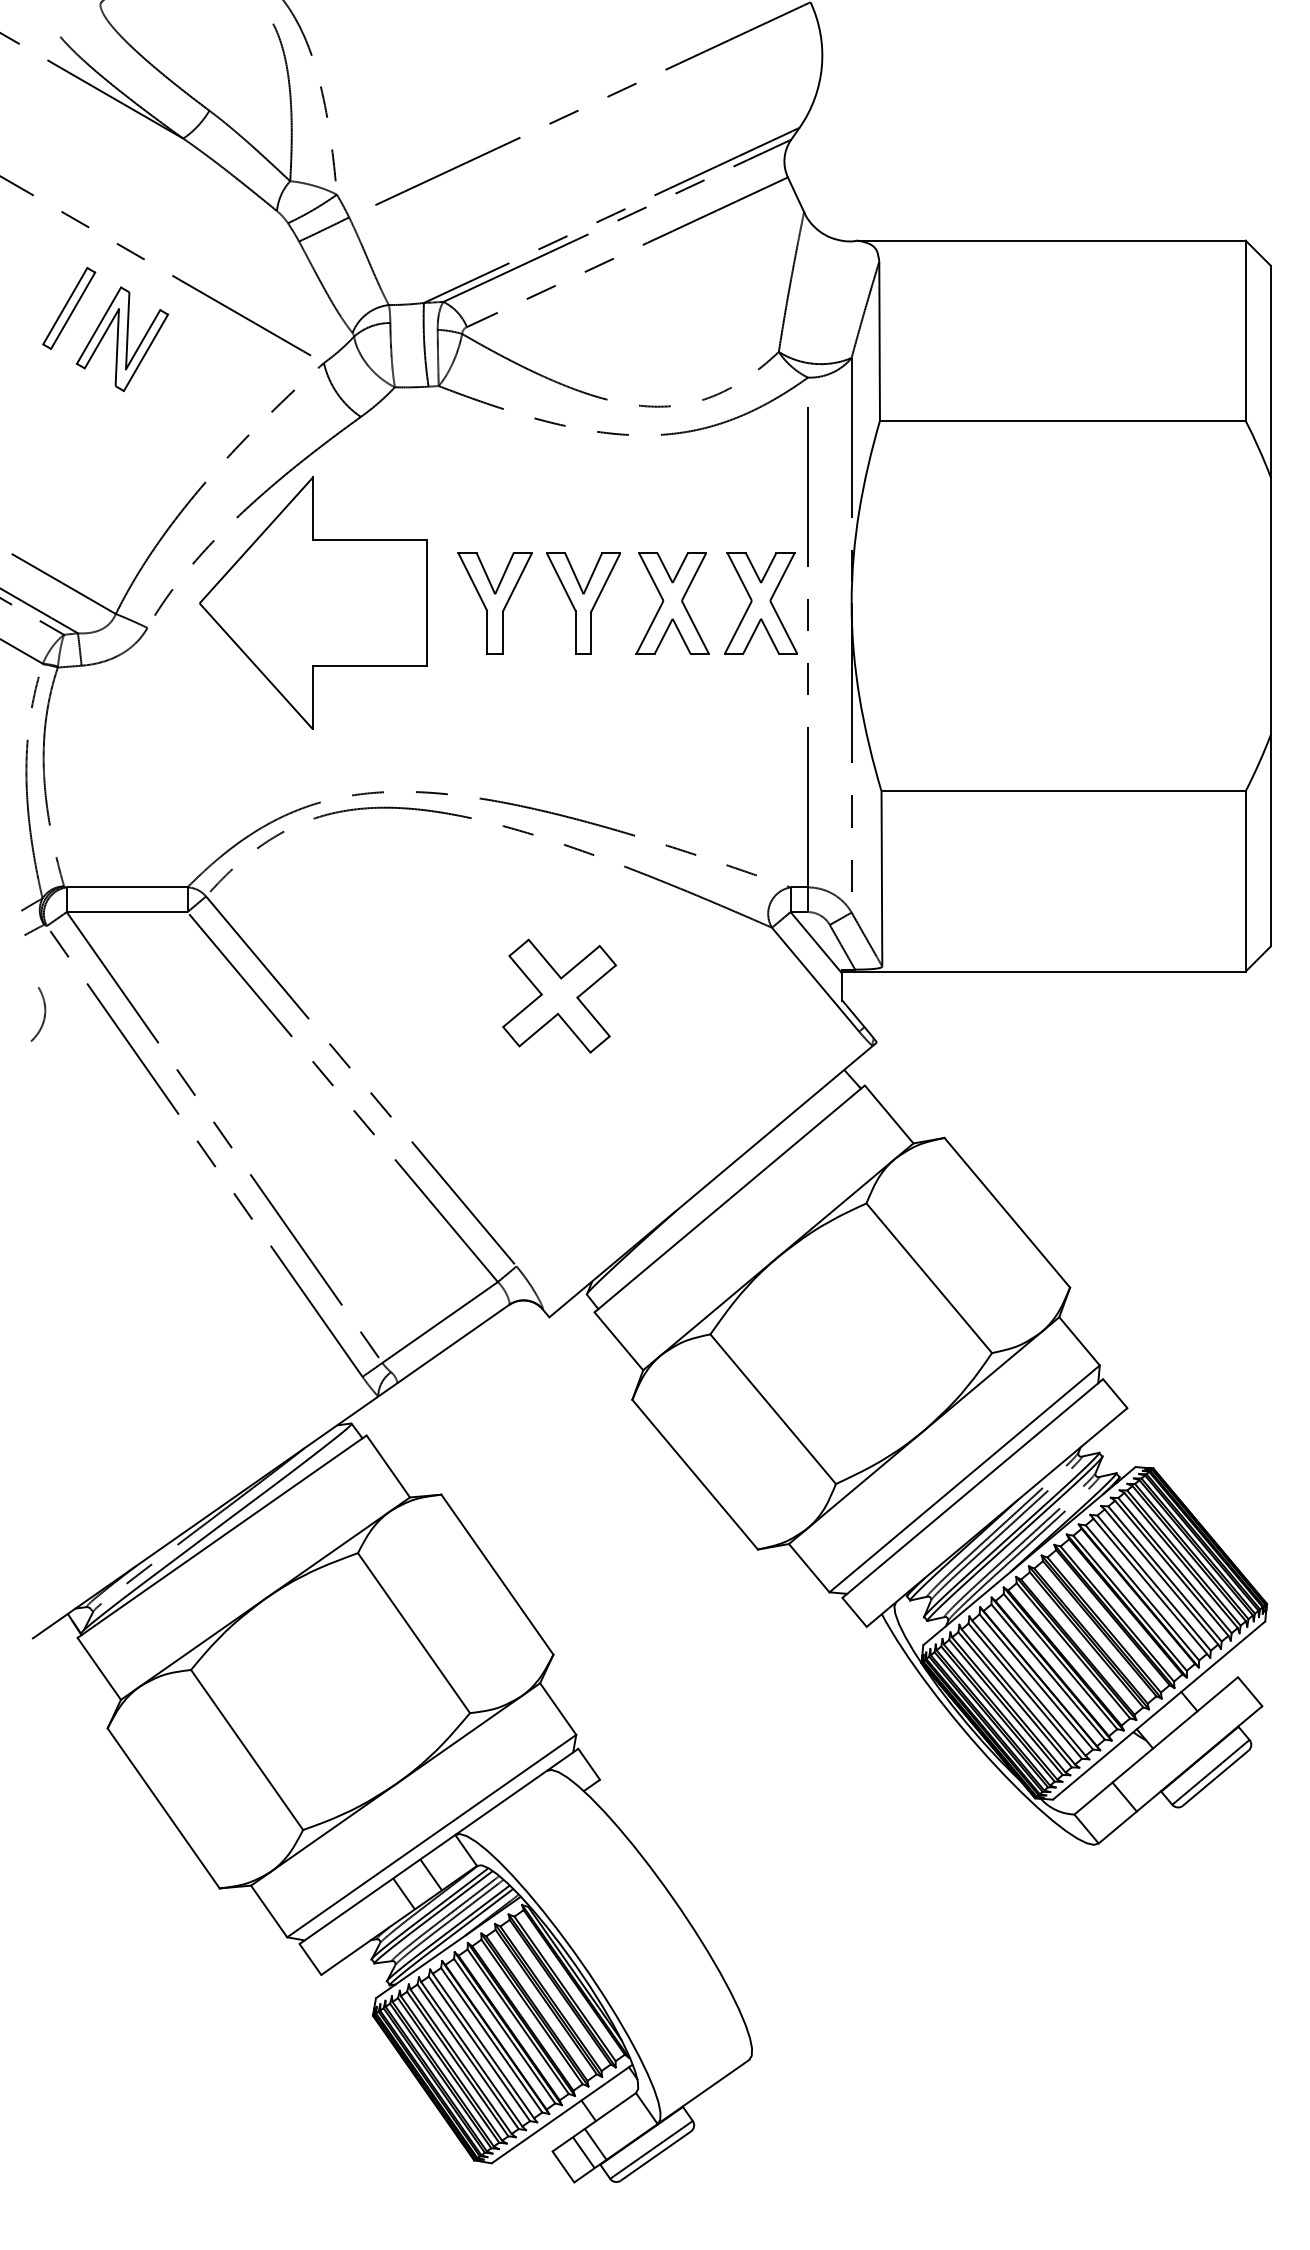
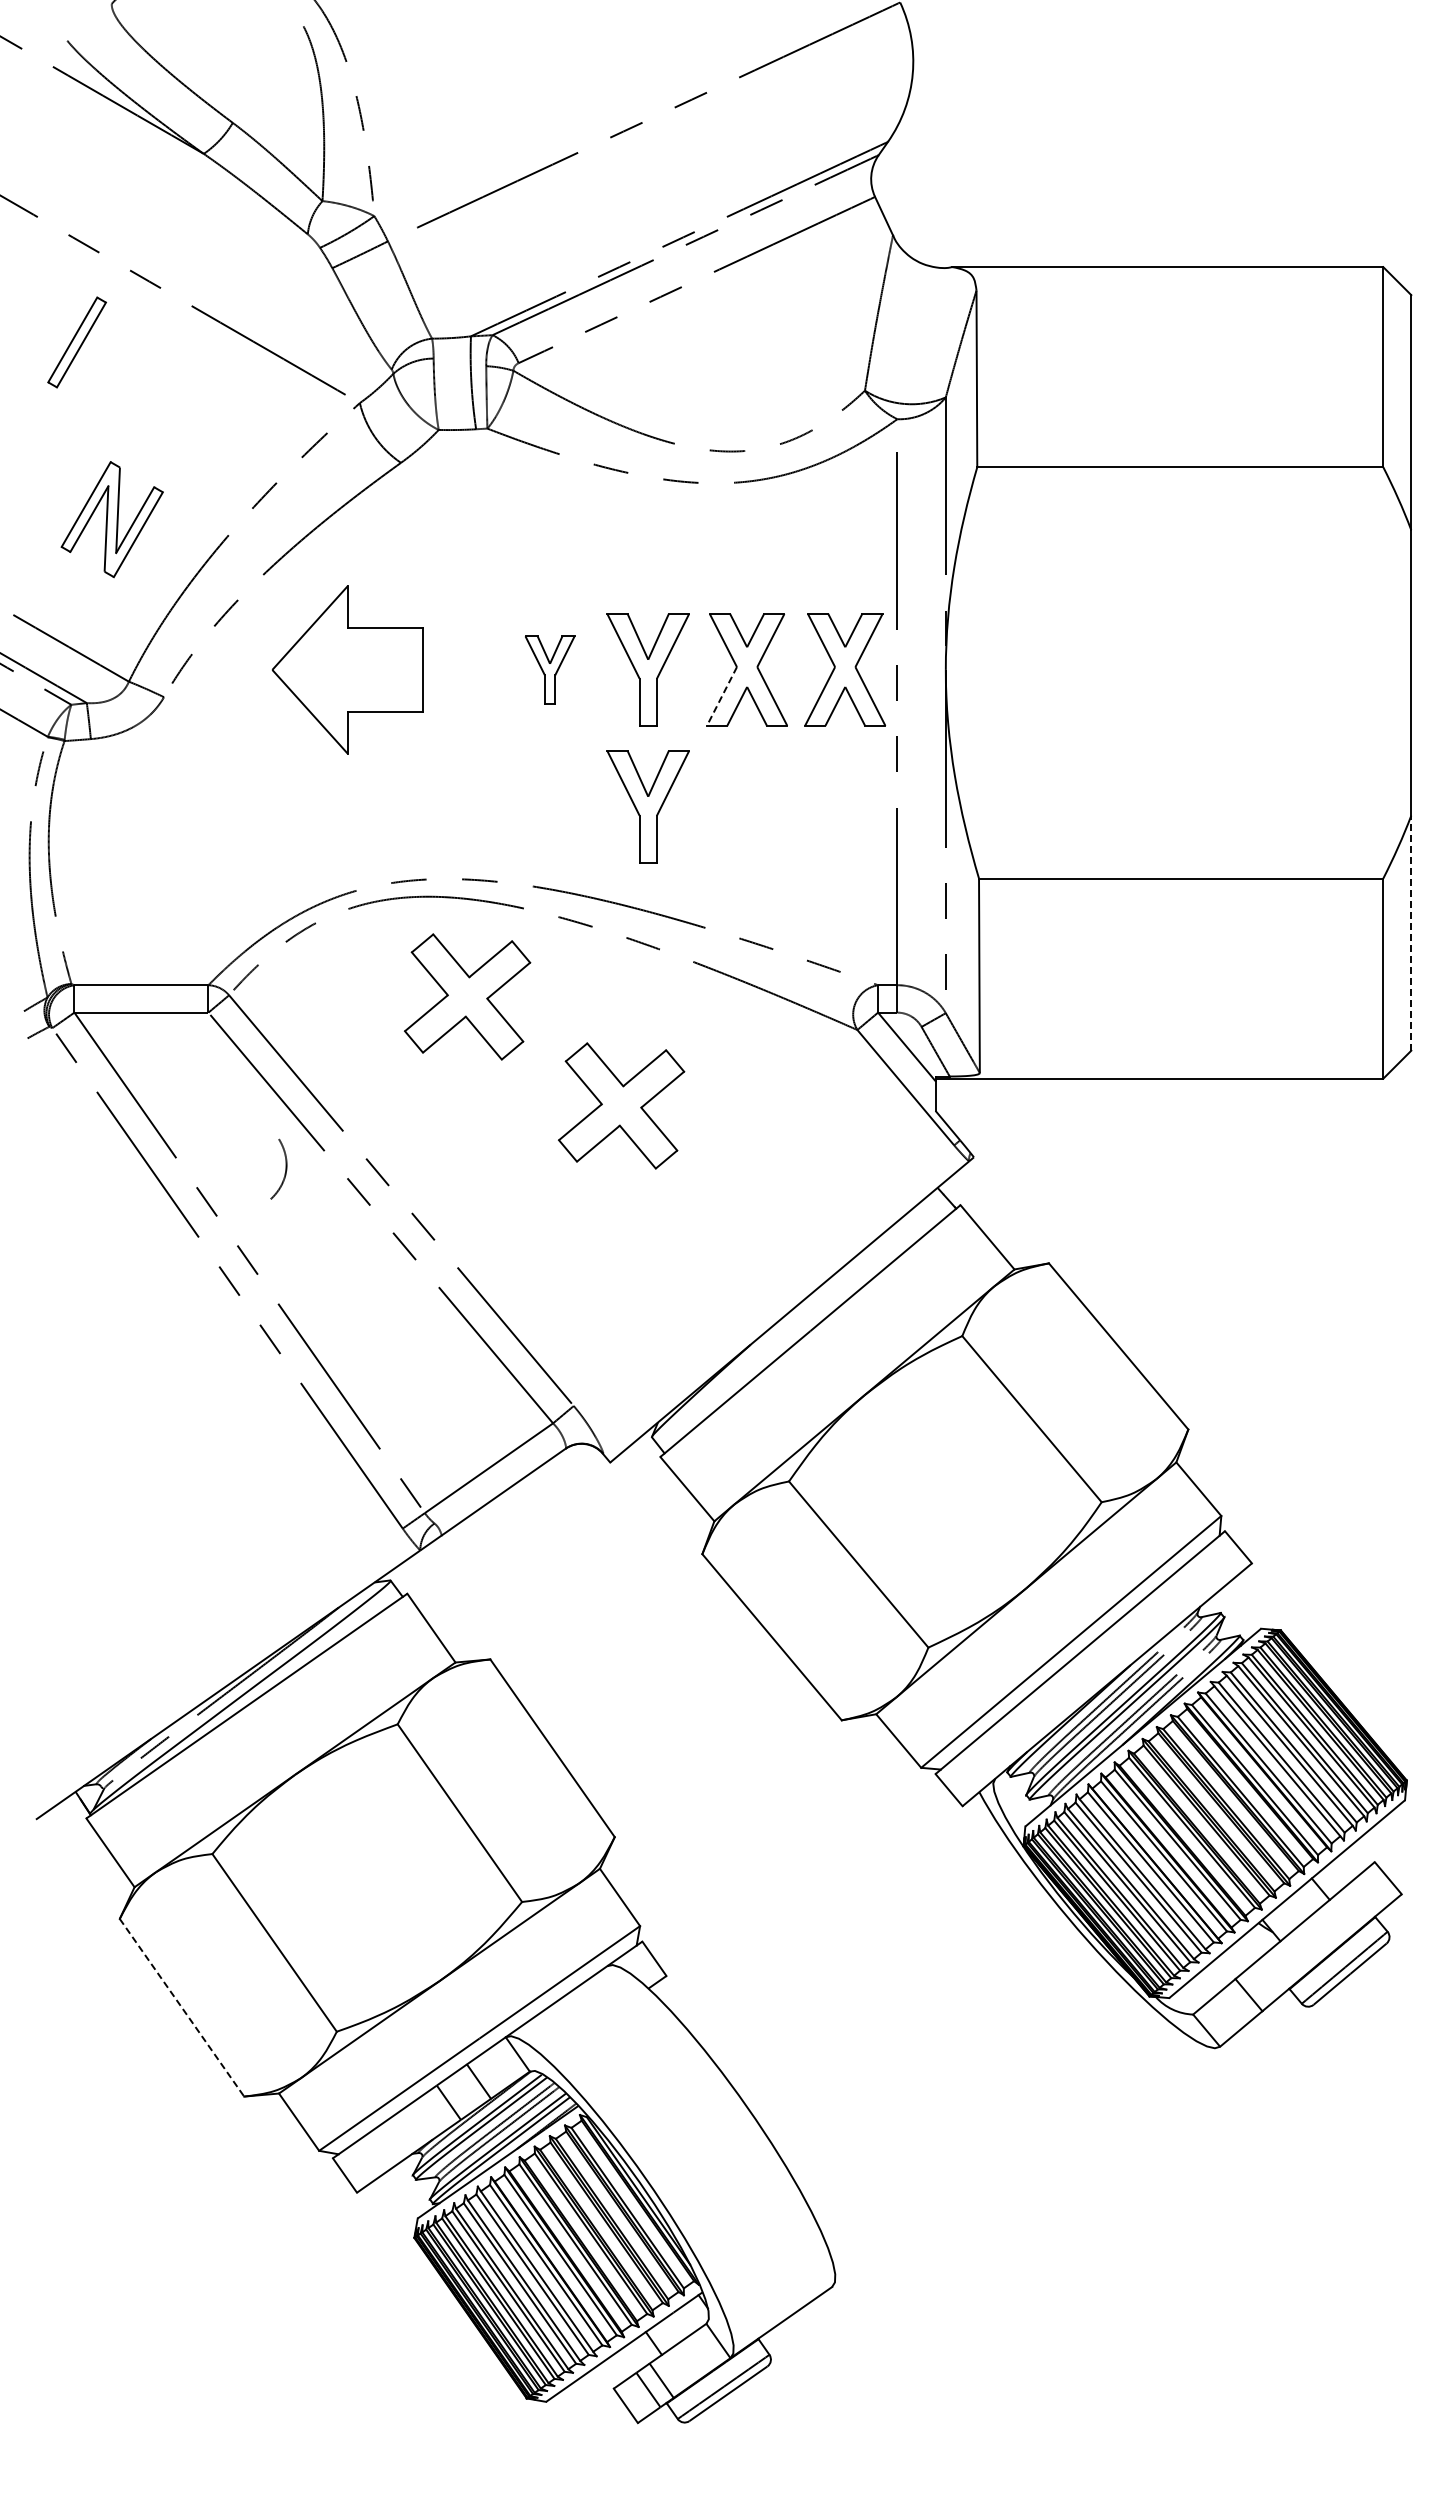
part: (121, 339) -> (111, 519), moved
part: (312, 603) -> (347, 669), size x0.6
part: (494, 603) -> (549, 669), size x0.6
line: (650, 627) -> (722, 696), solid -> dashed
part: (582, 726) -> (647, 806), added
line: (1271, 840) -> (1411, 933), solid -> dashed
part: (420, 897) -> (467, 996), added
curve: (44, 1013) -> (285, 1168), moved
line: (164, 1809) -> (182, 2008), solid -> dashed

